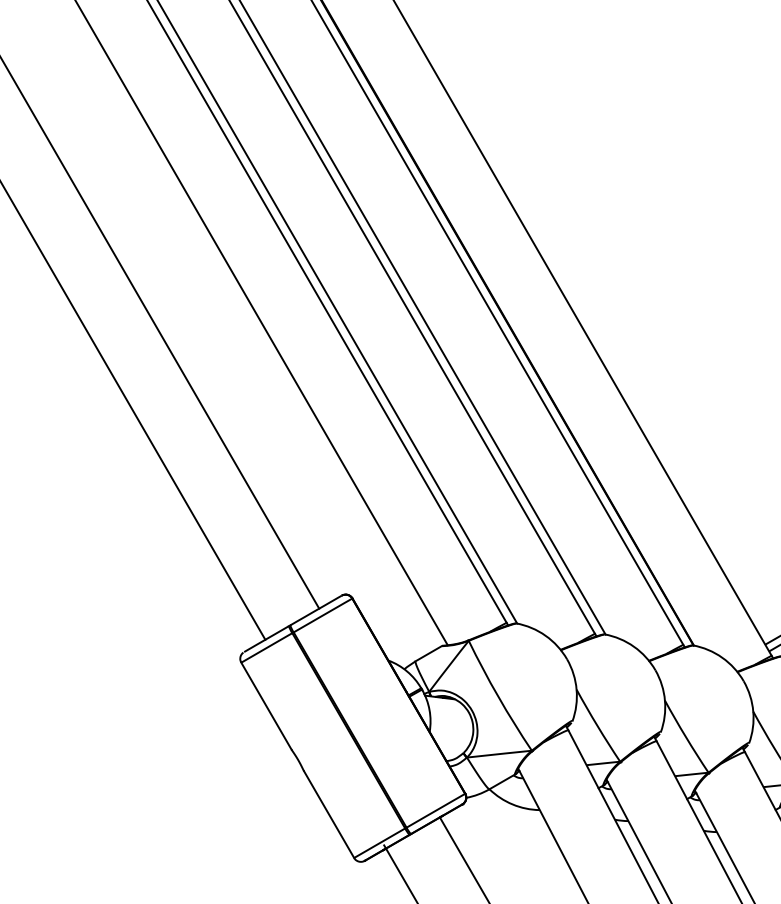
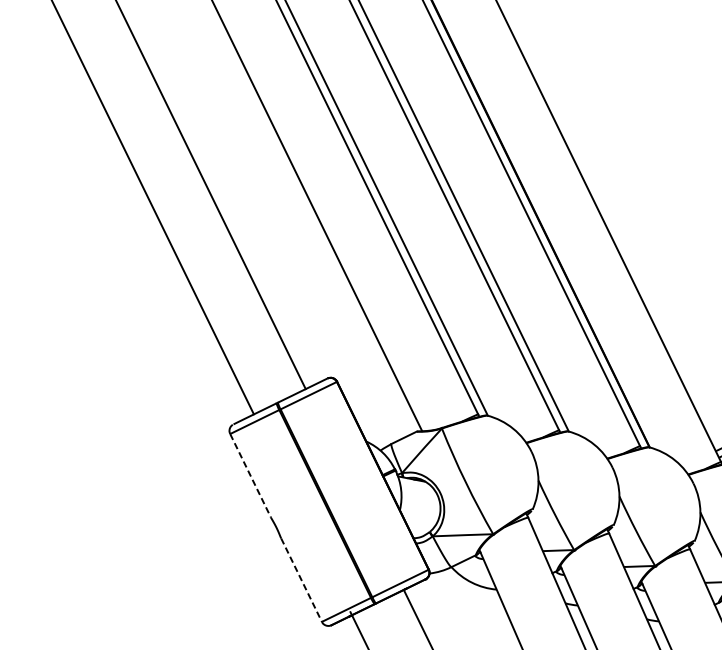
line: (266, 706) -> (250, 476), solid -> dashed
line: (329, 815) -> (301, 581), solid -> dashed

